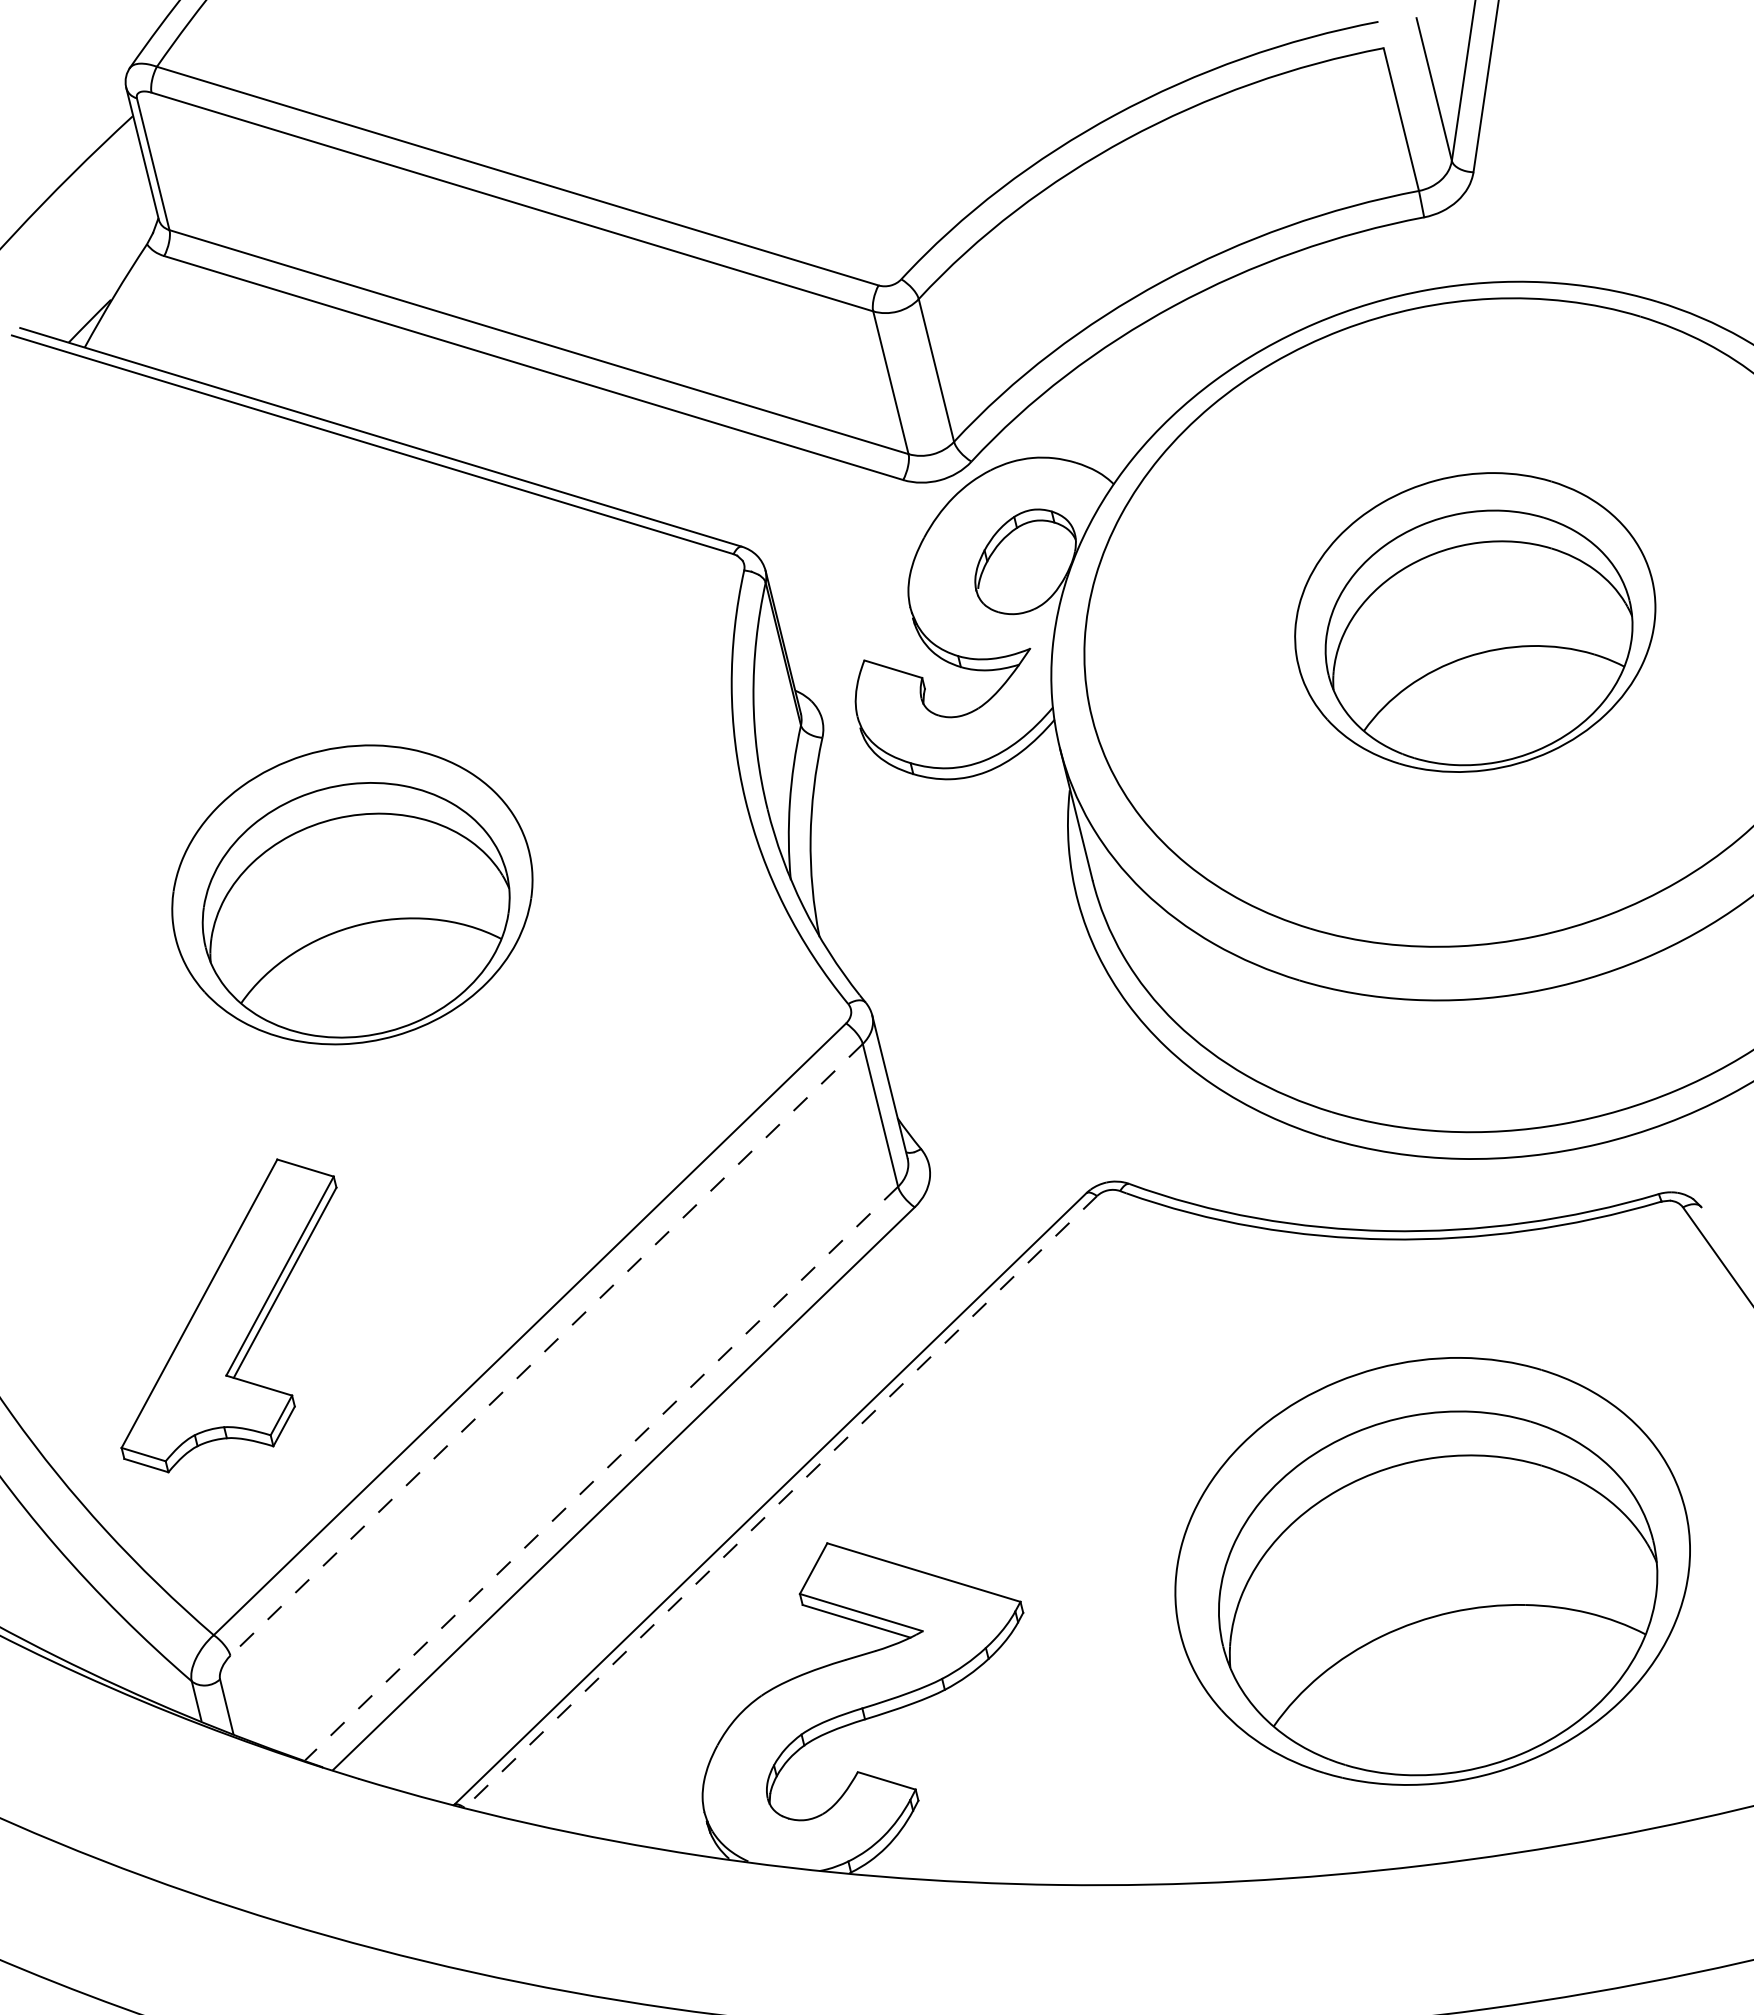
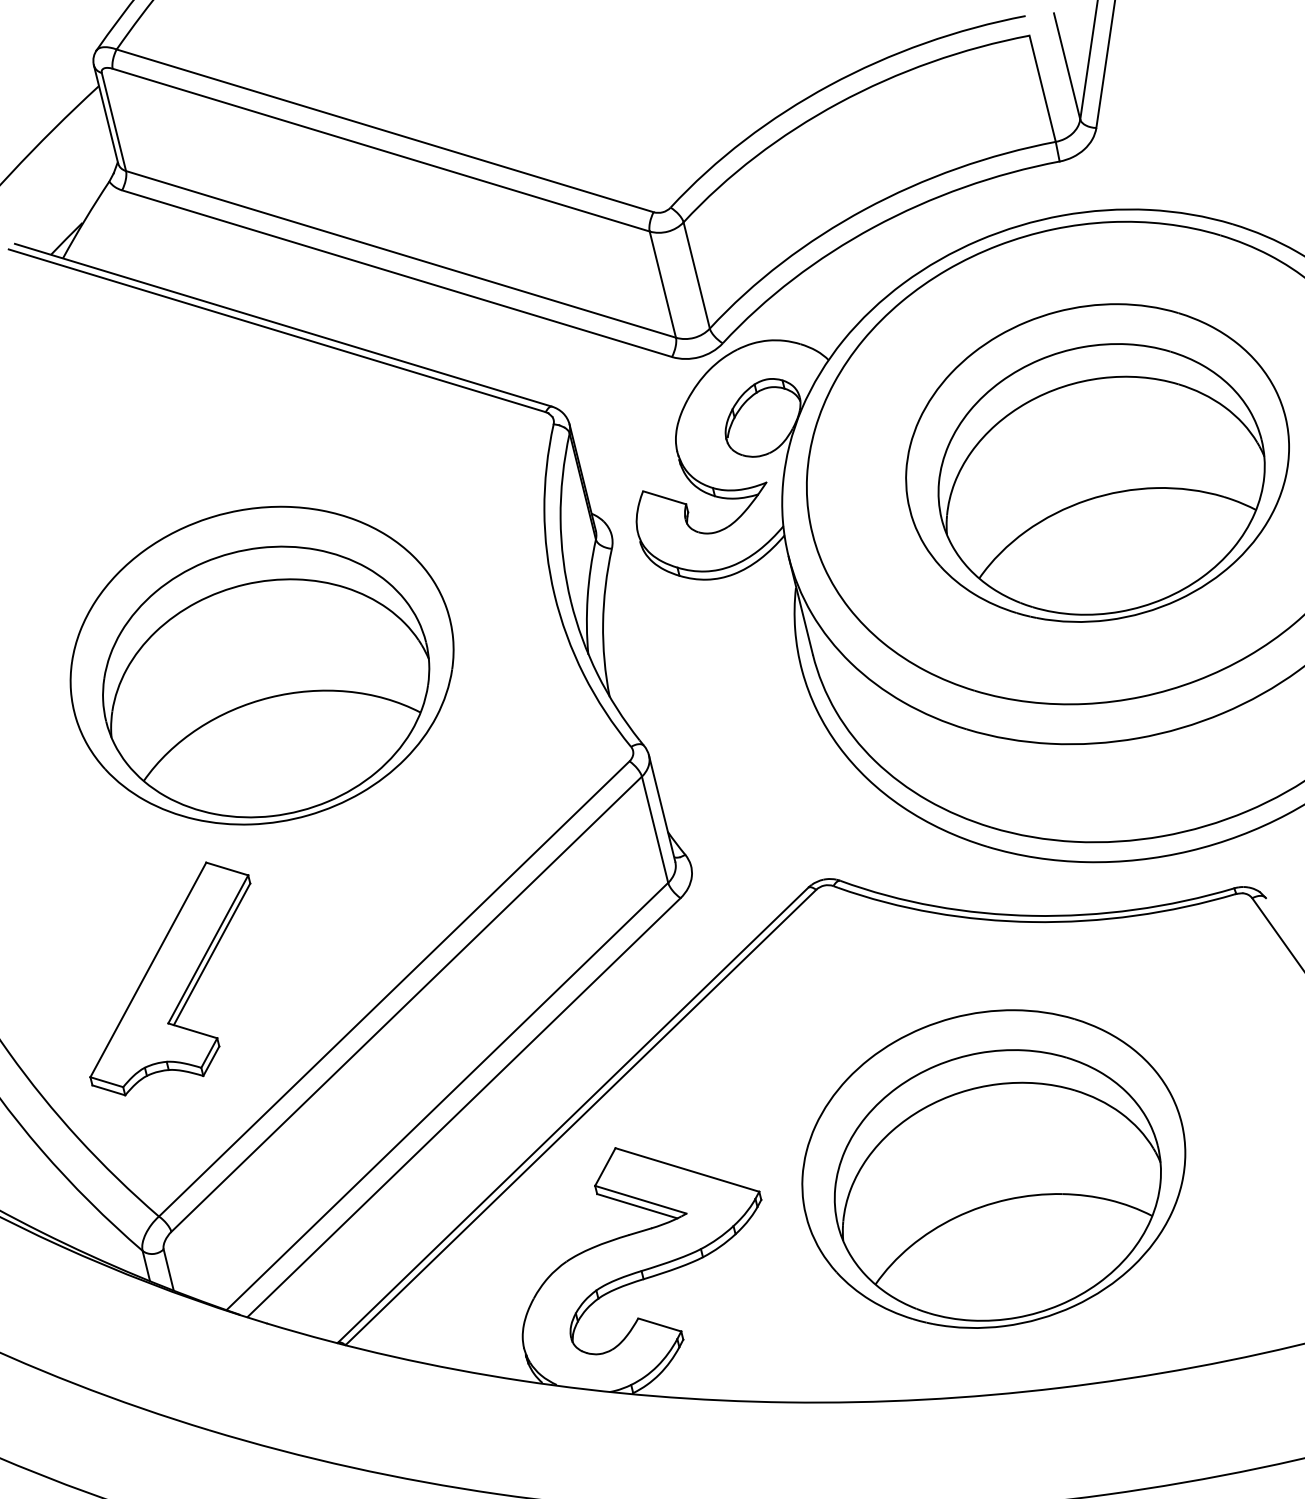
part: (1475, 622) -> (1097, 463), size x1.43
part: (352, 894) -> (262, 665), size x1.43
line: (546, 1349) -> (406, 1003), dashed -> solid
line: (601, 1473) -> (447, 1096), dashed -> solid
line: (780, 1501) -> (580, 1117), dashed -> solid
part: (1432, 1571) -> (993, 1169), moved

